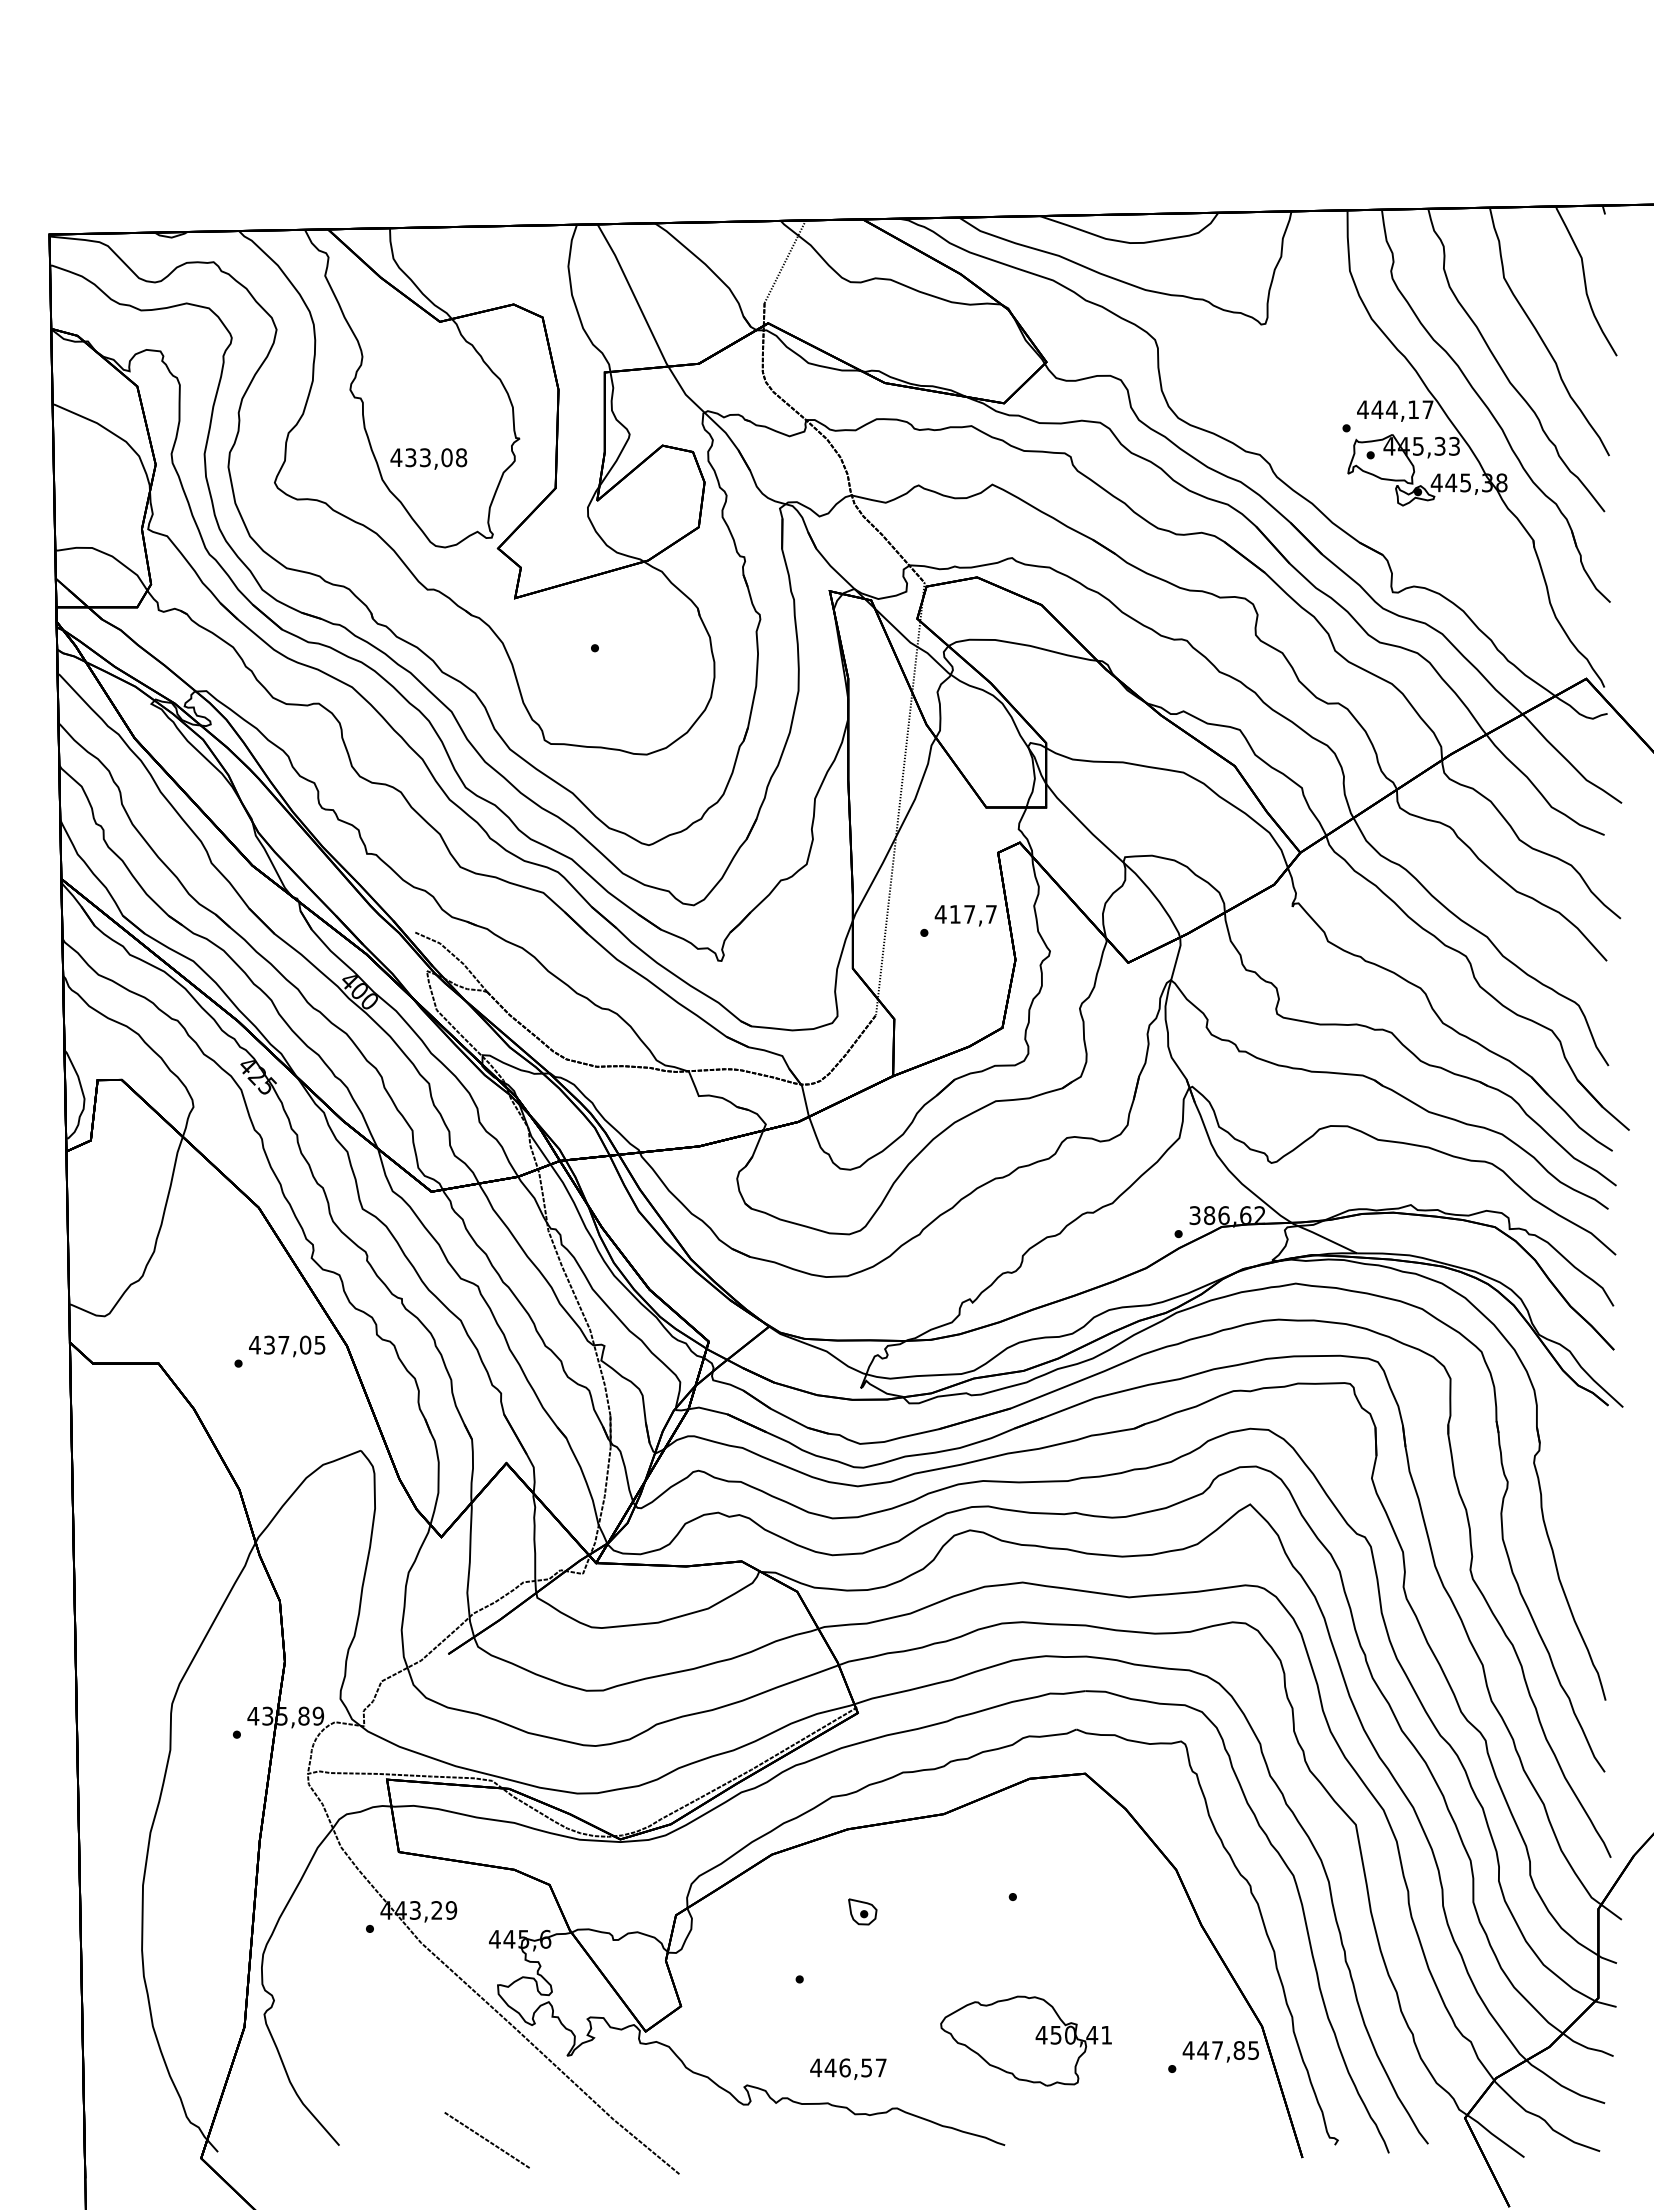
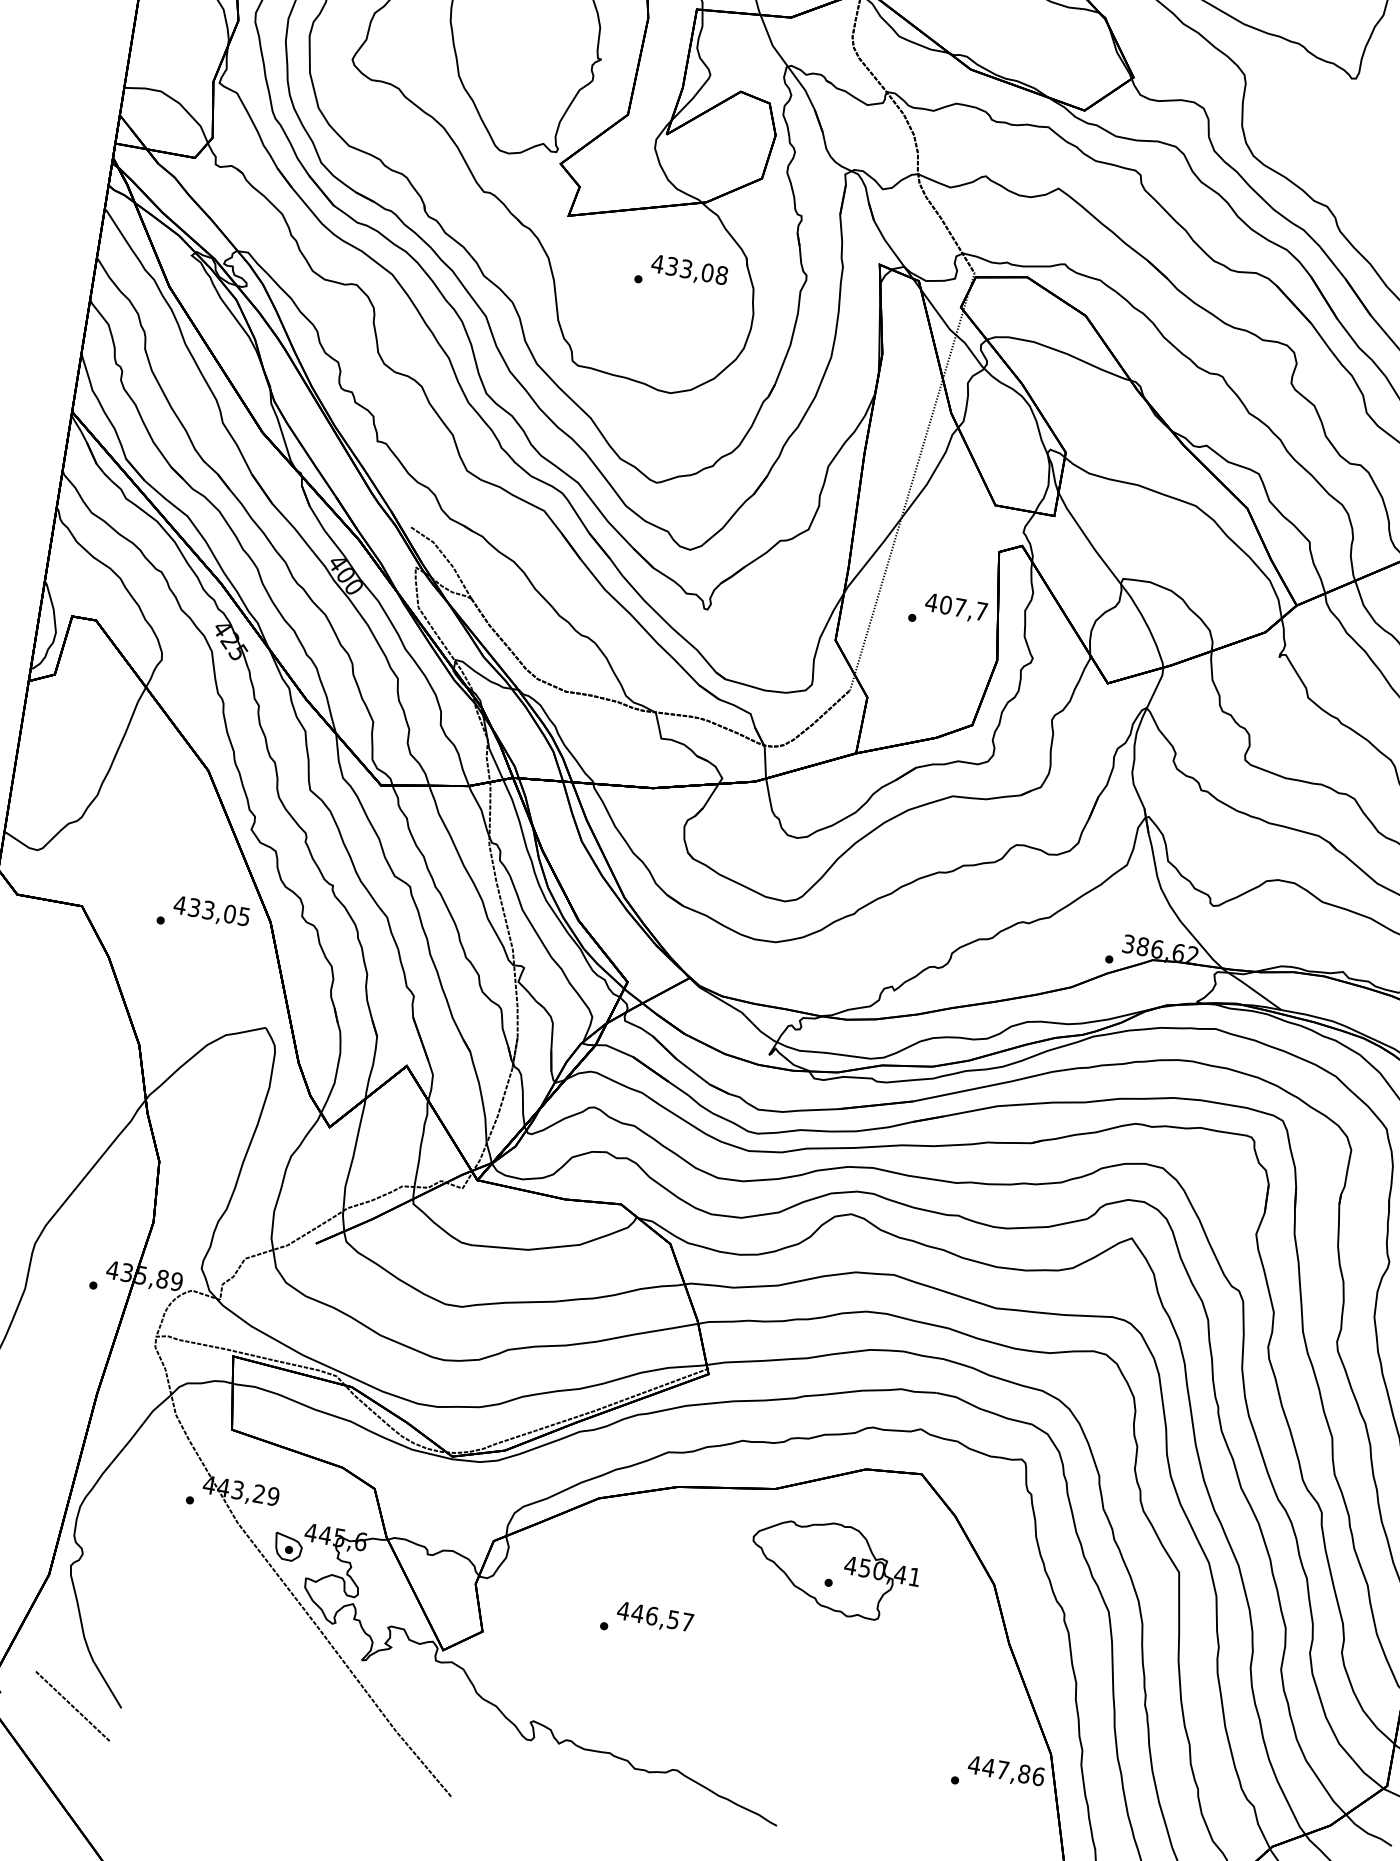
text: (428, 458) -> (689, 270), moved
text: (954, 914) -> (945, 605), 417,7 -> 407,7
text: (283, 1344) -> (208, 909), 437,05 -> 433,05
part: (862, 1911) -> (287, 1547), moved
part: (1025, 2040) -> (833, 1568), moved
text: (1253, 2050) -> (1038, 1776), 447,85 -> 447,86
text: (848, 2068) -> (655, 1617), moved
line: (486, 2140) -> (72, 1706), moved

